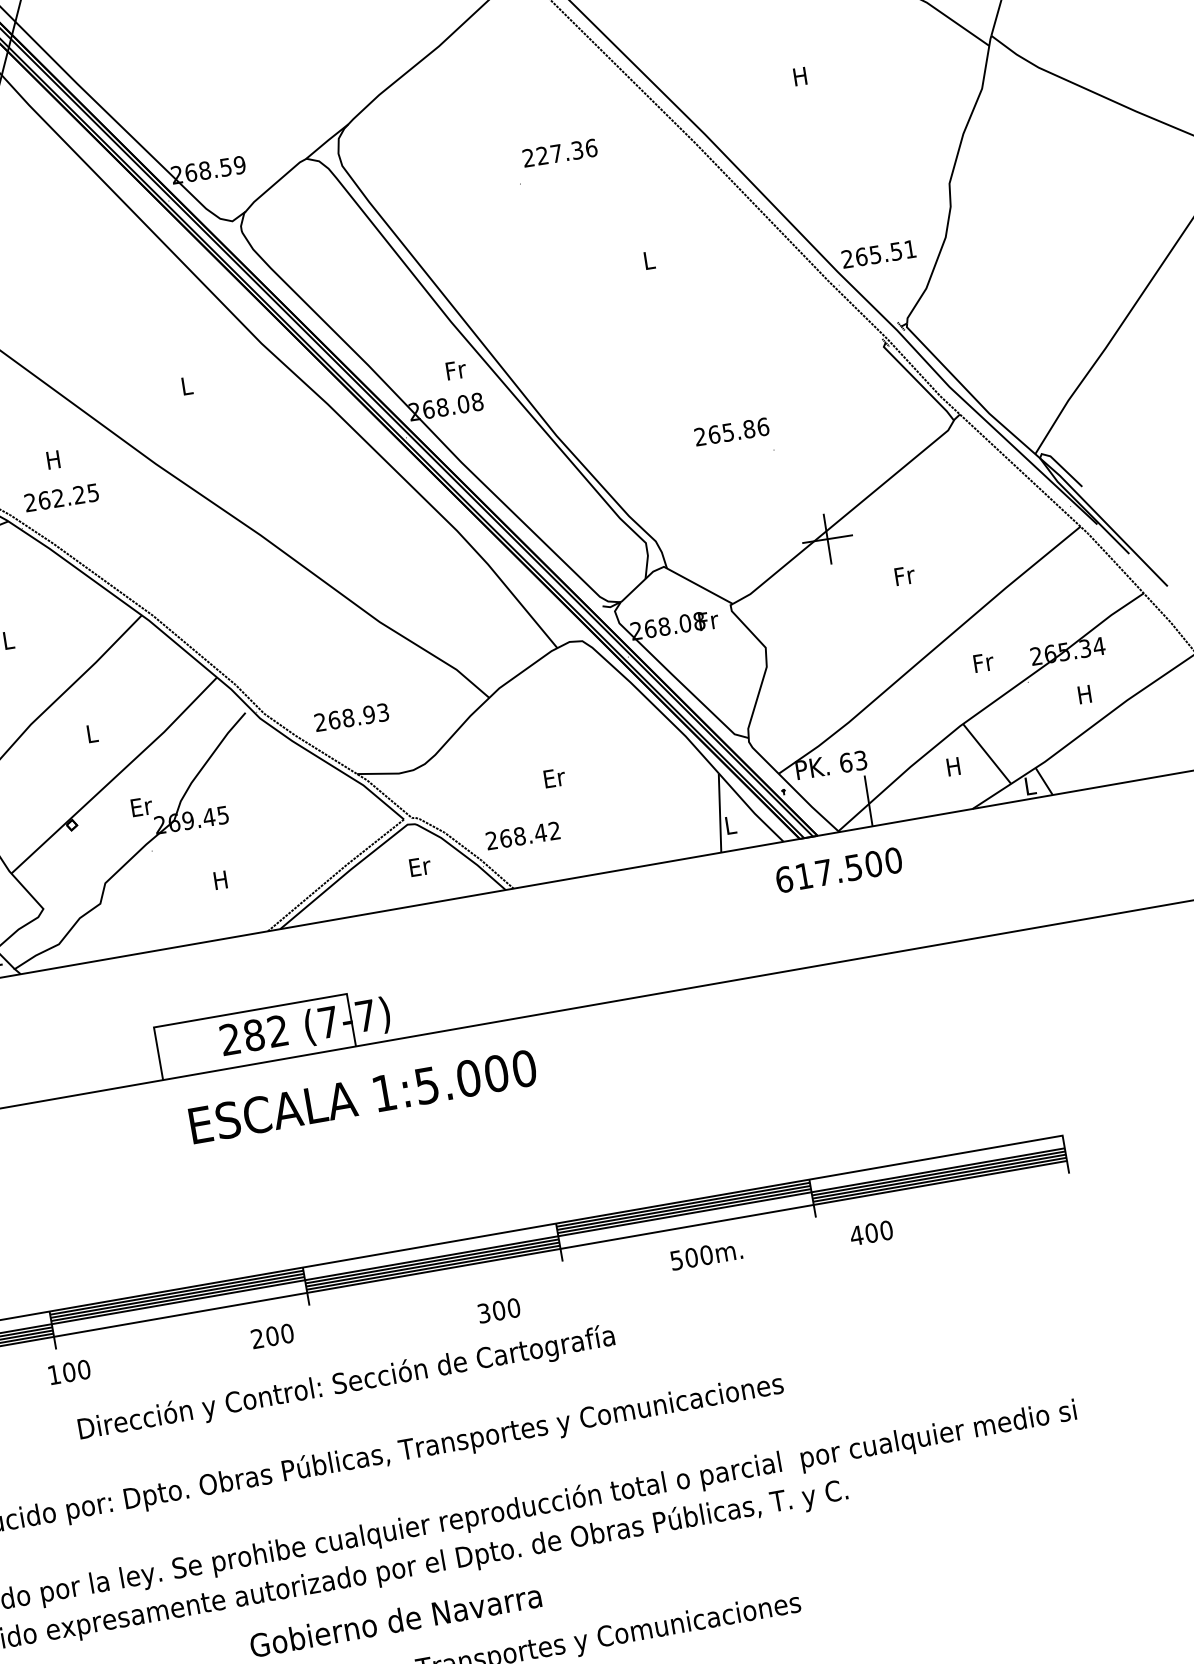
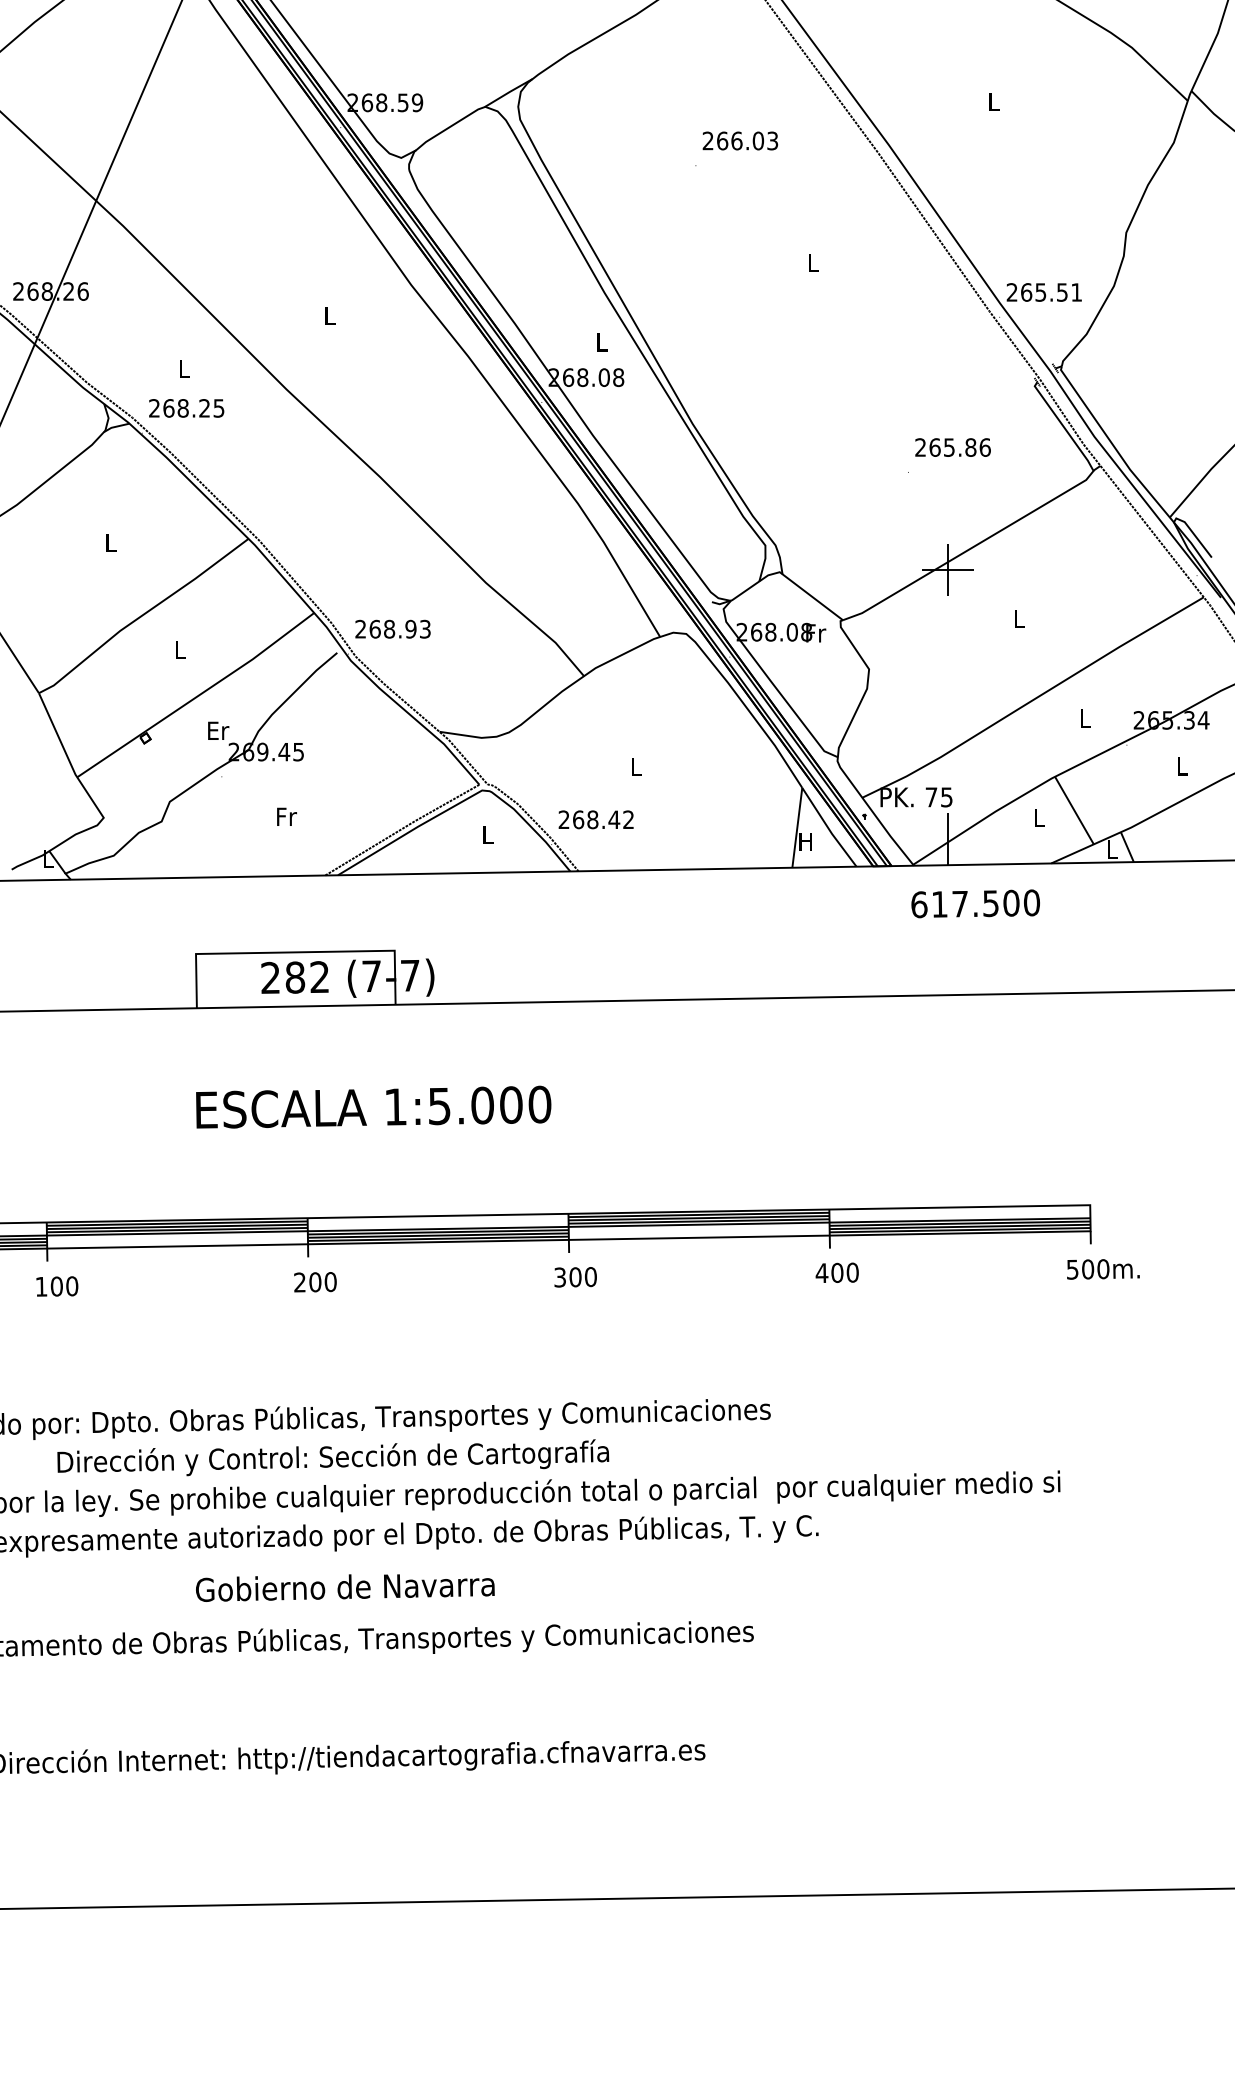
text: (800, 76) -> (993, 101), H -> L
text: (566, 151) -> (747, 140), 227.36 -> 266.03
text: (456, 370) -> (602, 342), Fr -> L
text: (731, 431) -> (952, 447), moved
text: (53, 459) -> (184, 368), H -> L
text: (57, 498) -> (182, 408), 262.25 -> 268.25
text: (905, 576) -> (1020, 619), Fr -> L
text: (983, 662) -> (1085, 718), Fr -> L
text: (1084, 694) -> (1181, 766), H -> L
text: (351, 716) -> (392, 628), moved
text: (852, 761) -> (938, 797), 63 -> 75
text: (953, 766) -> (1038, 817), H -> L
text: (554, 777) -> (636, 766), Er -> L
text: (730, 825) -> (805, 841), L -> H
text: (420, 866) -> (488, 834), Er -> L
text: (838, 869) -> (975, 903), moved
text: (222, 879) -> (287, 816), H -> Fr
text: (362, 1095) -> (373, 1106), moved
text: (870, 1232) -> (836, 1272), moved
text: (706, 1255) -> (1103, 1269), moved
text: (499, 1310) -> (575, 1277), moved
text: (272, 1336) -> (315, 1282), moved
text: (346, 1382) -> (333, 1457), moved

